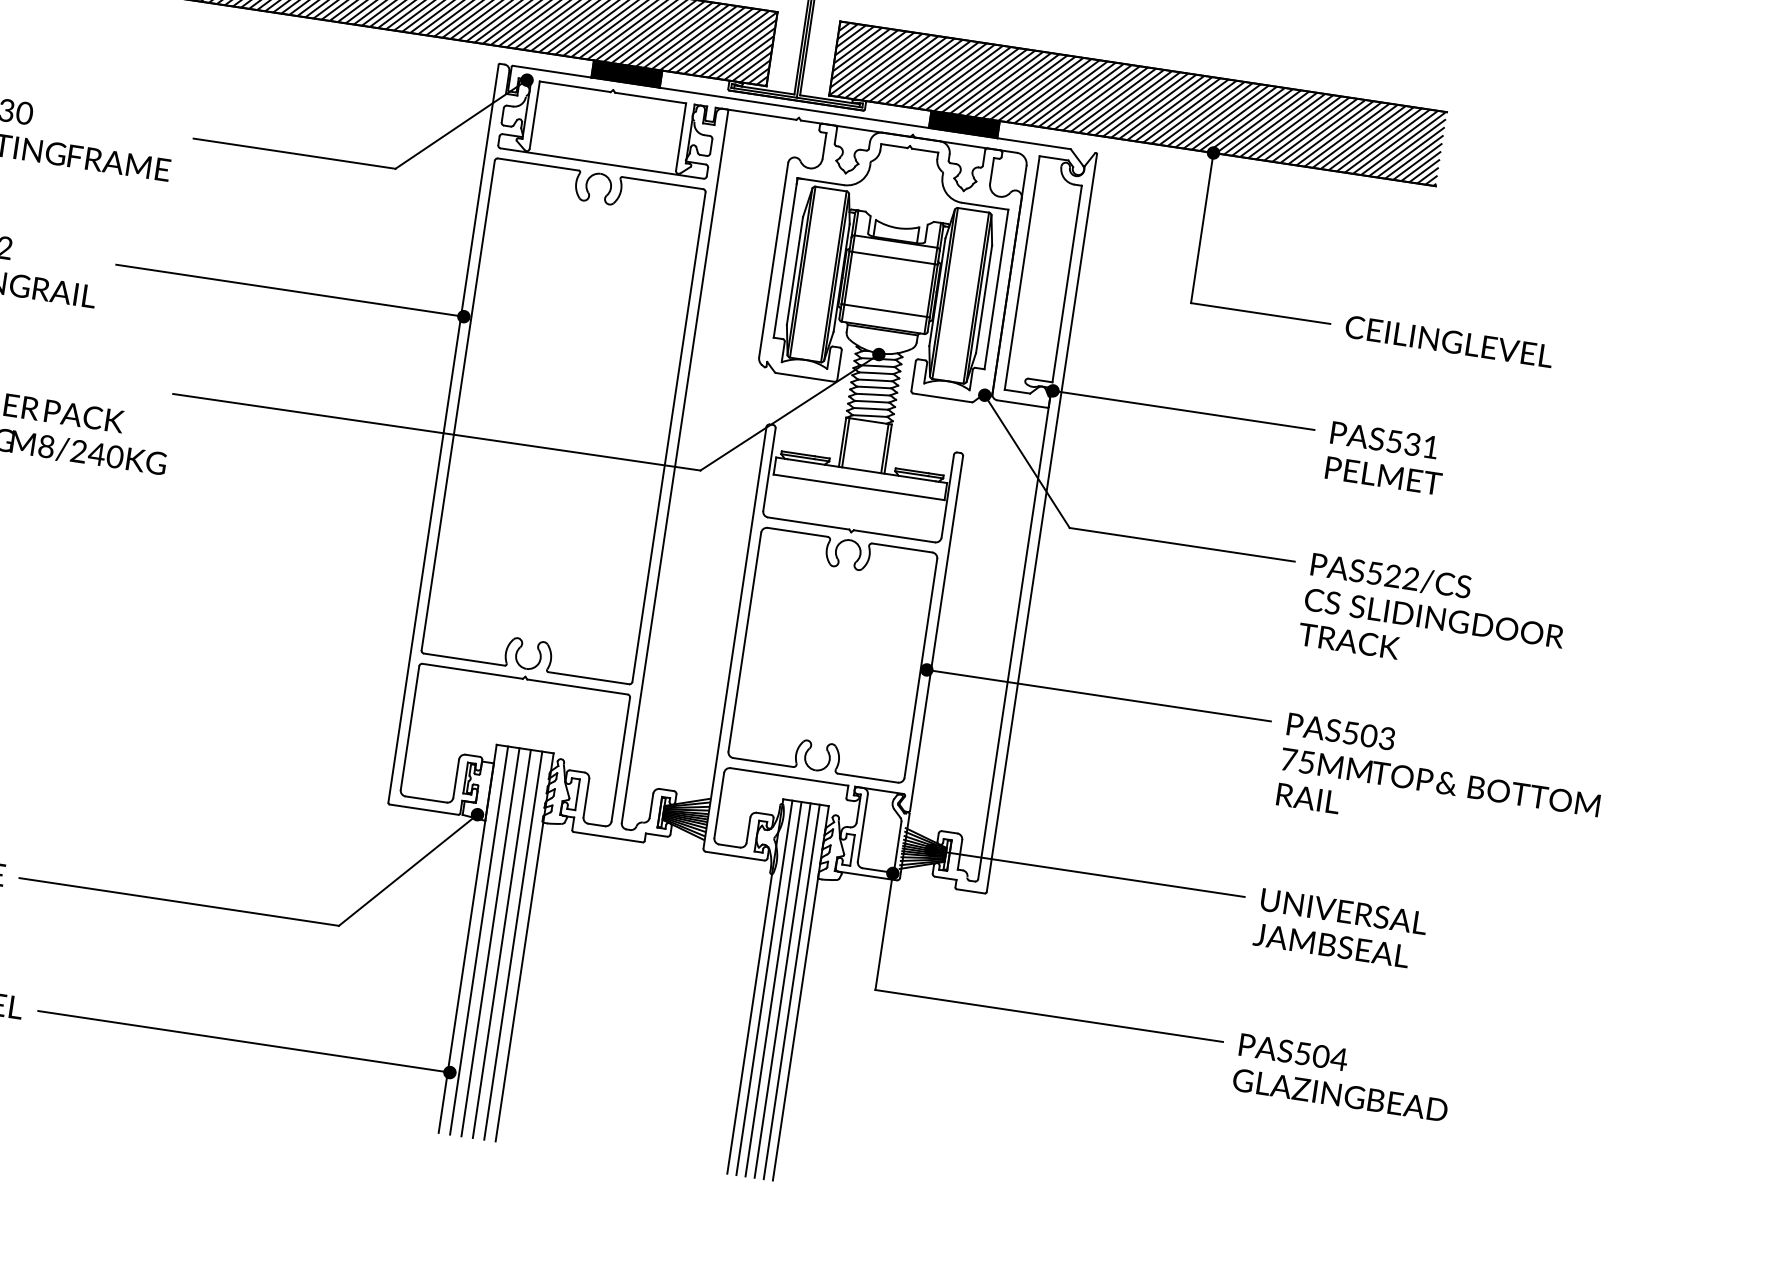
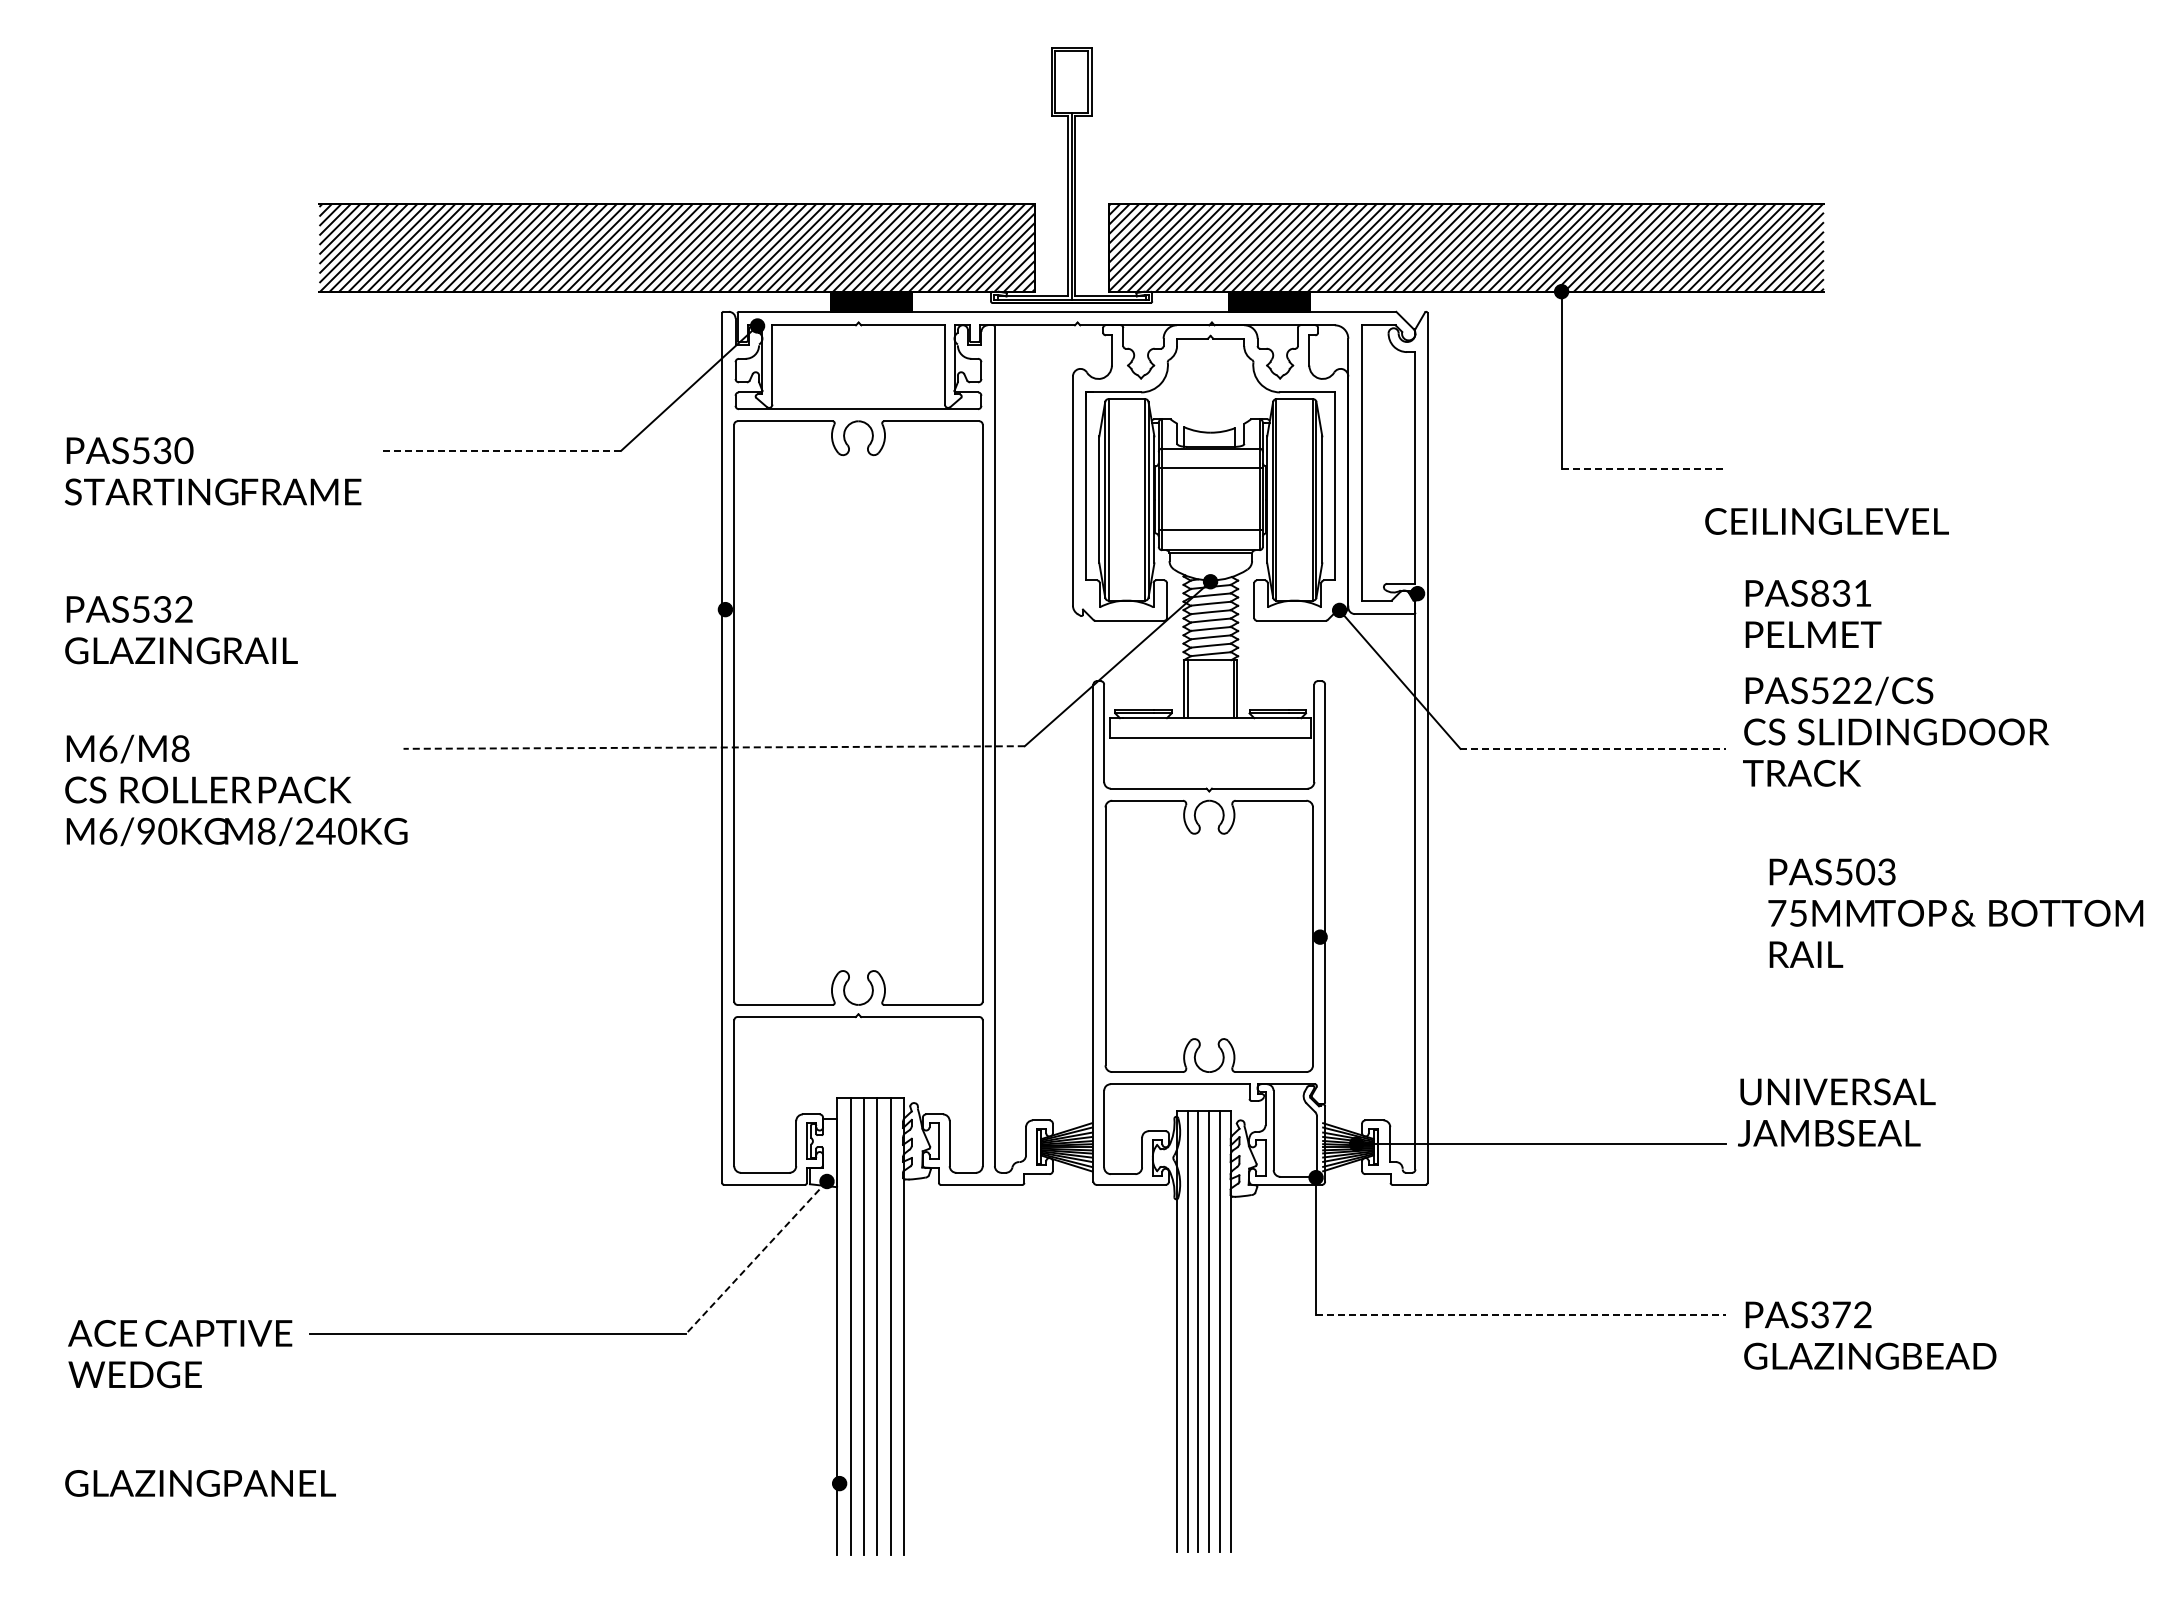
line: (294, 153) -> (501, 450), solid -> dashed
line: (290, 290) -> (520, 609), removed
line: (1261, 313) -> (1644, 468), solid -> dashed
text: (1448, 341) -> (1826, 521), moved
line: (1183, 410) -> (1571, 593), removed
line: (437, 432) -> (714, 747), solid -> dashed
text: (1394, 441) -> (1820, 593), PAS531 -> PAS831
line: (1182, 544) -> (1593, 748), solid -> dashed
text: (1433, 617) -> (1895, 731), moved
line: (1098, 695) -> (1522, 937), removed
text: (1440, 781) -> (1955, 912), moved
line: (408, 870) -> (756, 1257), solid -> dashed
text: (1340, 928) -> (1836, 1112), moved
line: (1048, 1016) -> (1520, 1315), solid -> dashed
line: (243, 1041) -> (596, 1483), removed
text: (1321, 1056) -> (1841, 1314), PAS504 -> PAS372

